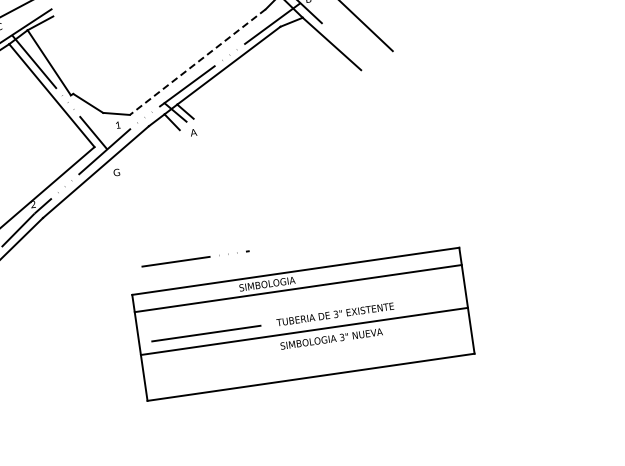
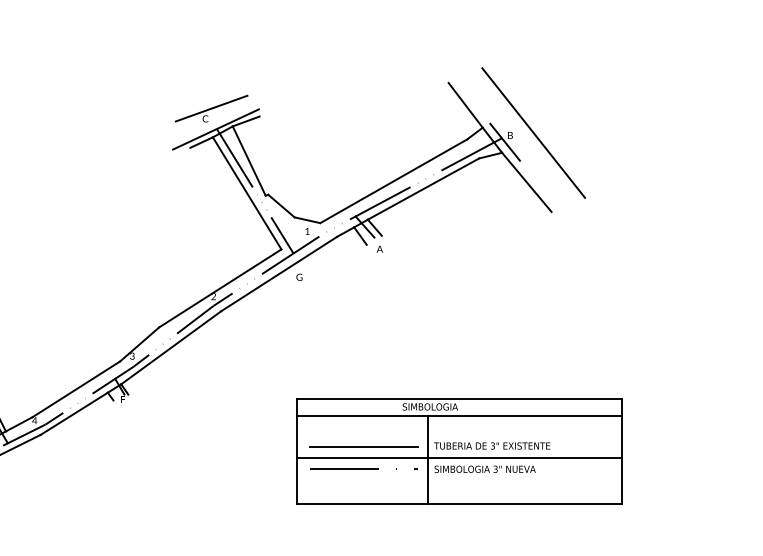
line: (197, 62) -> (393, 181), dashed -> solid
line: (194, 258) -> (363, 468), moved
line: (273, 337) -> (428, 459), added

